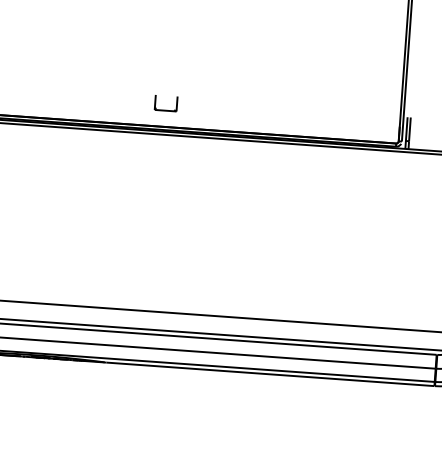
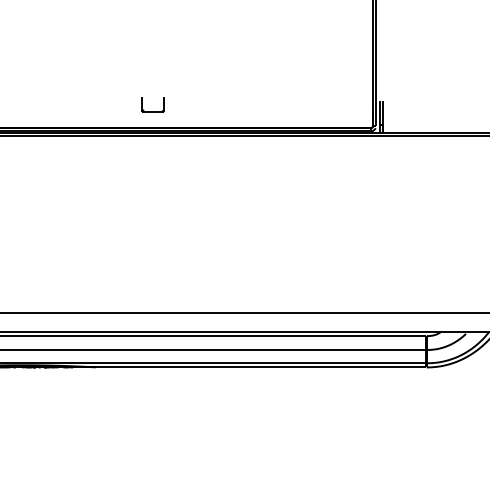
part: (164, 110) -> (152, 111), moved

